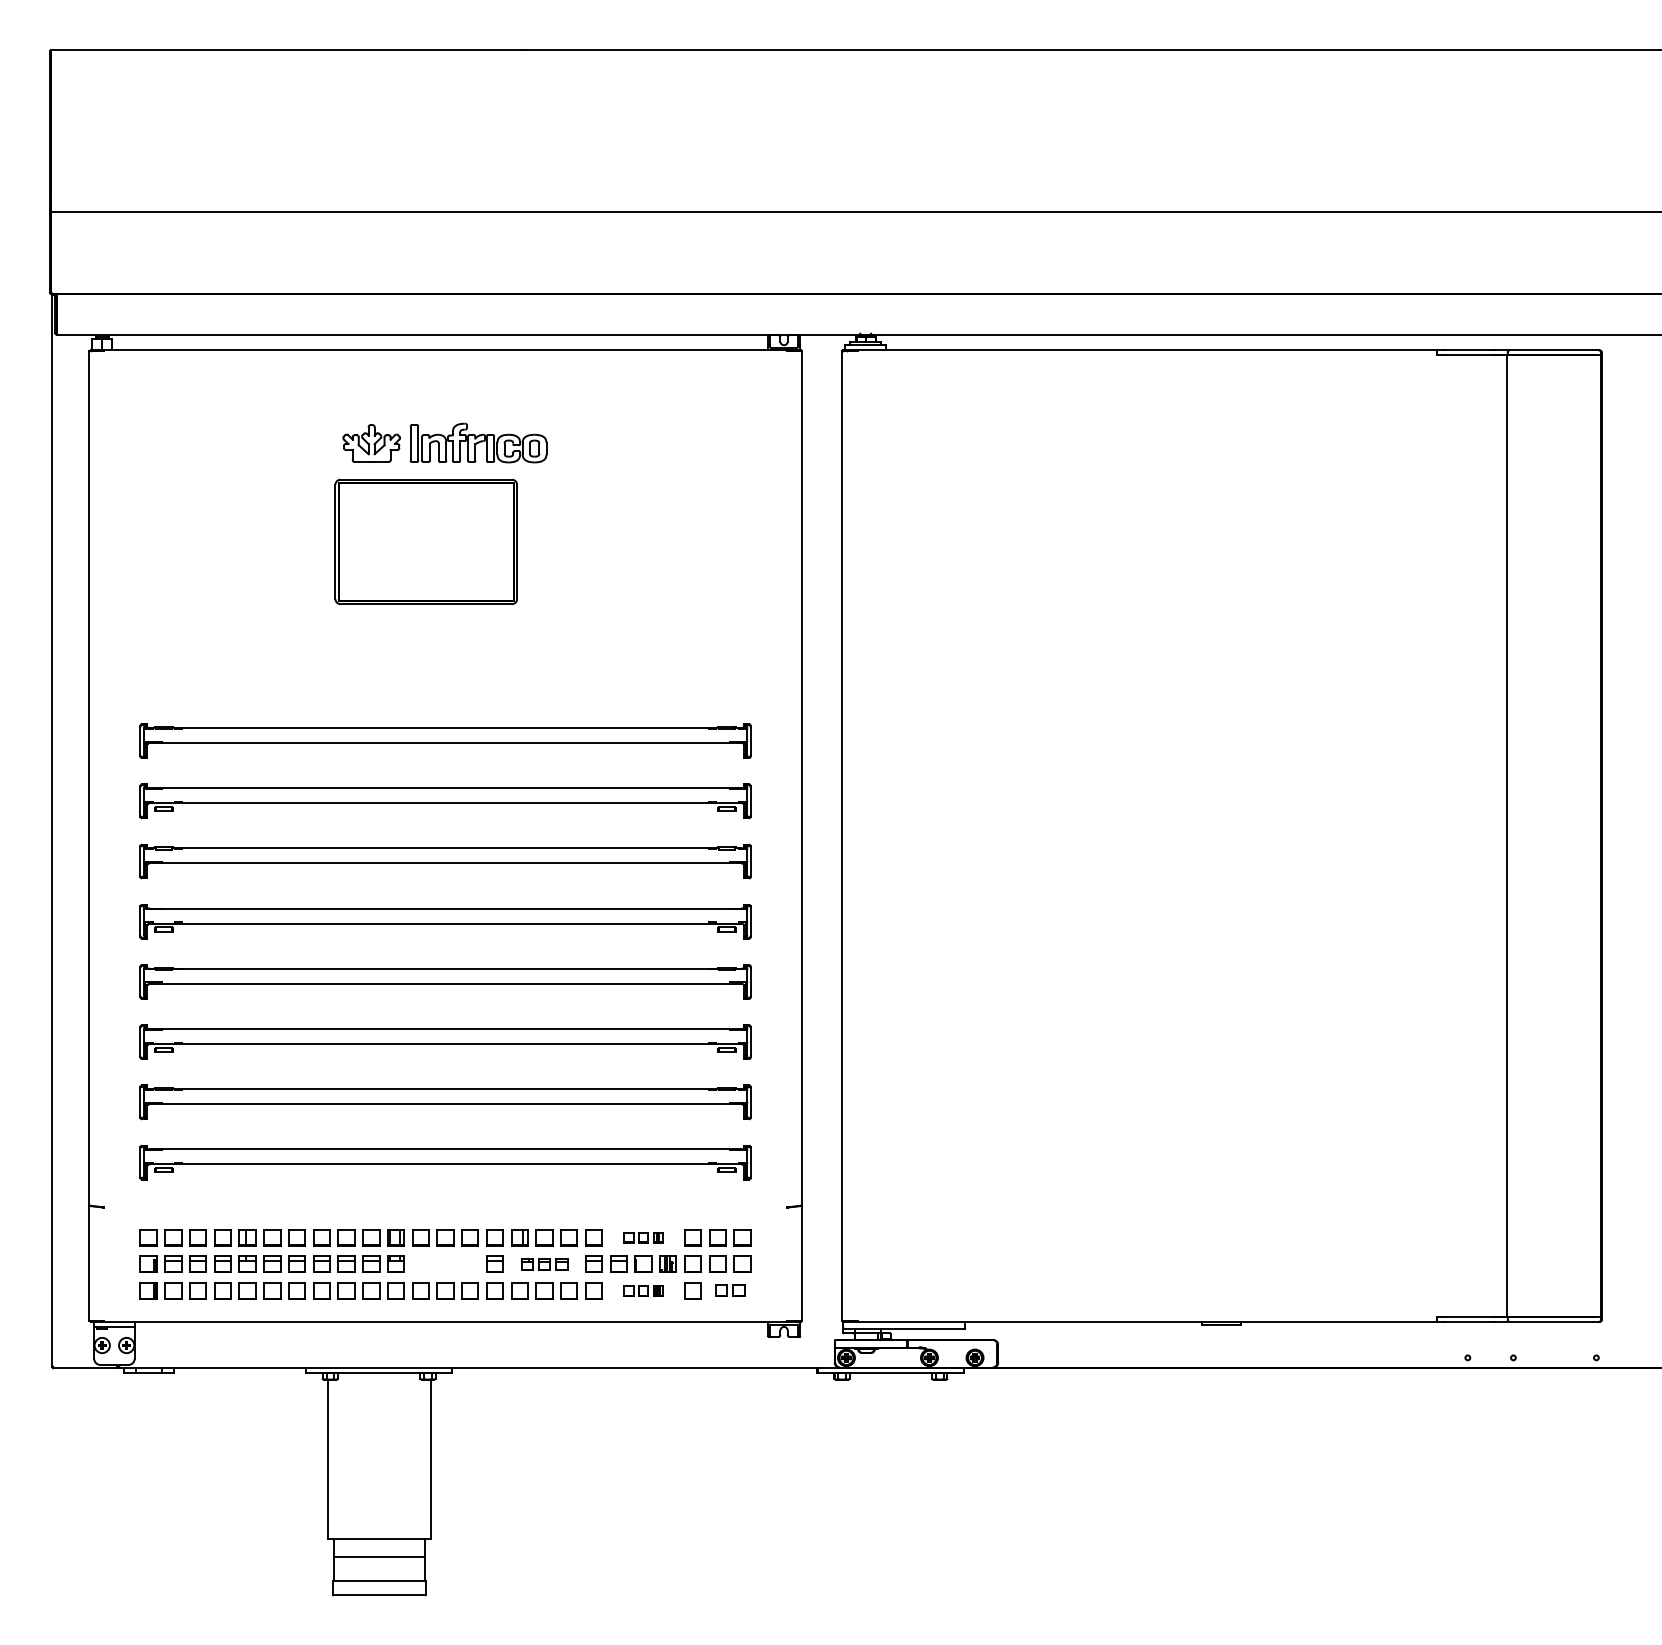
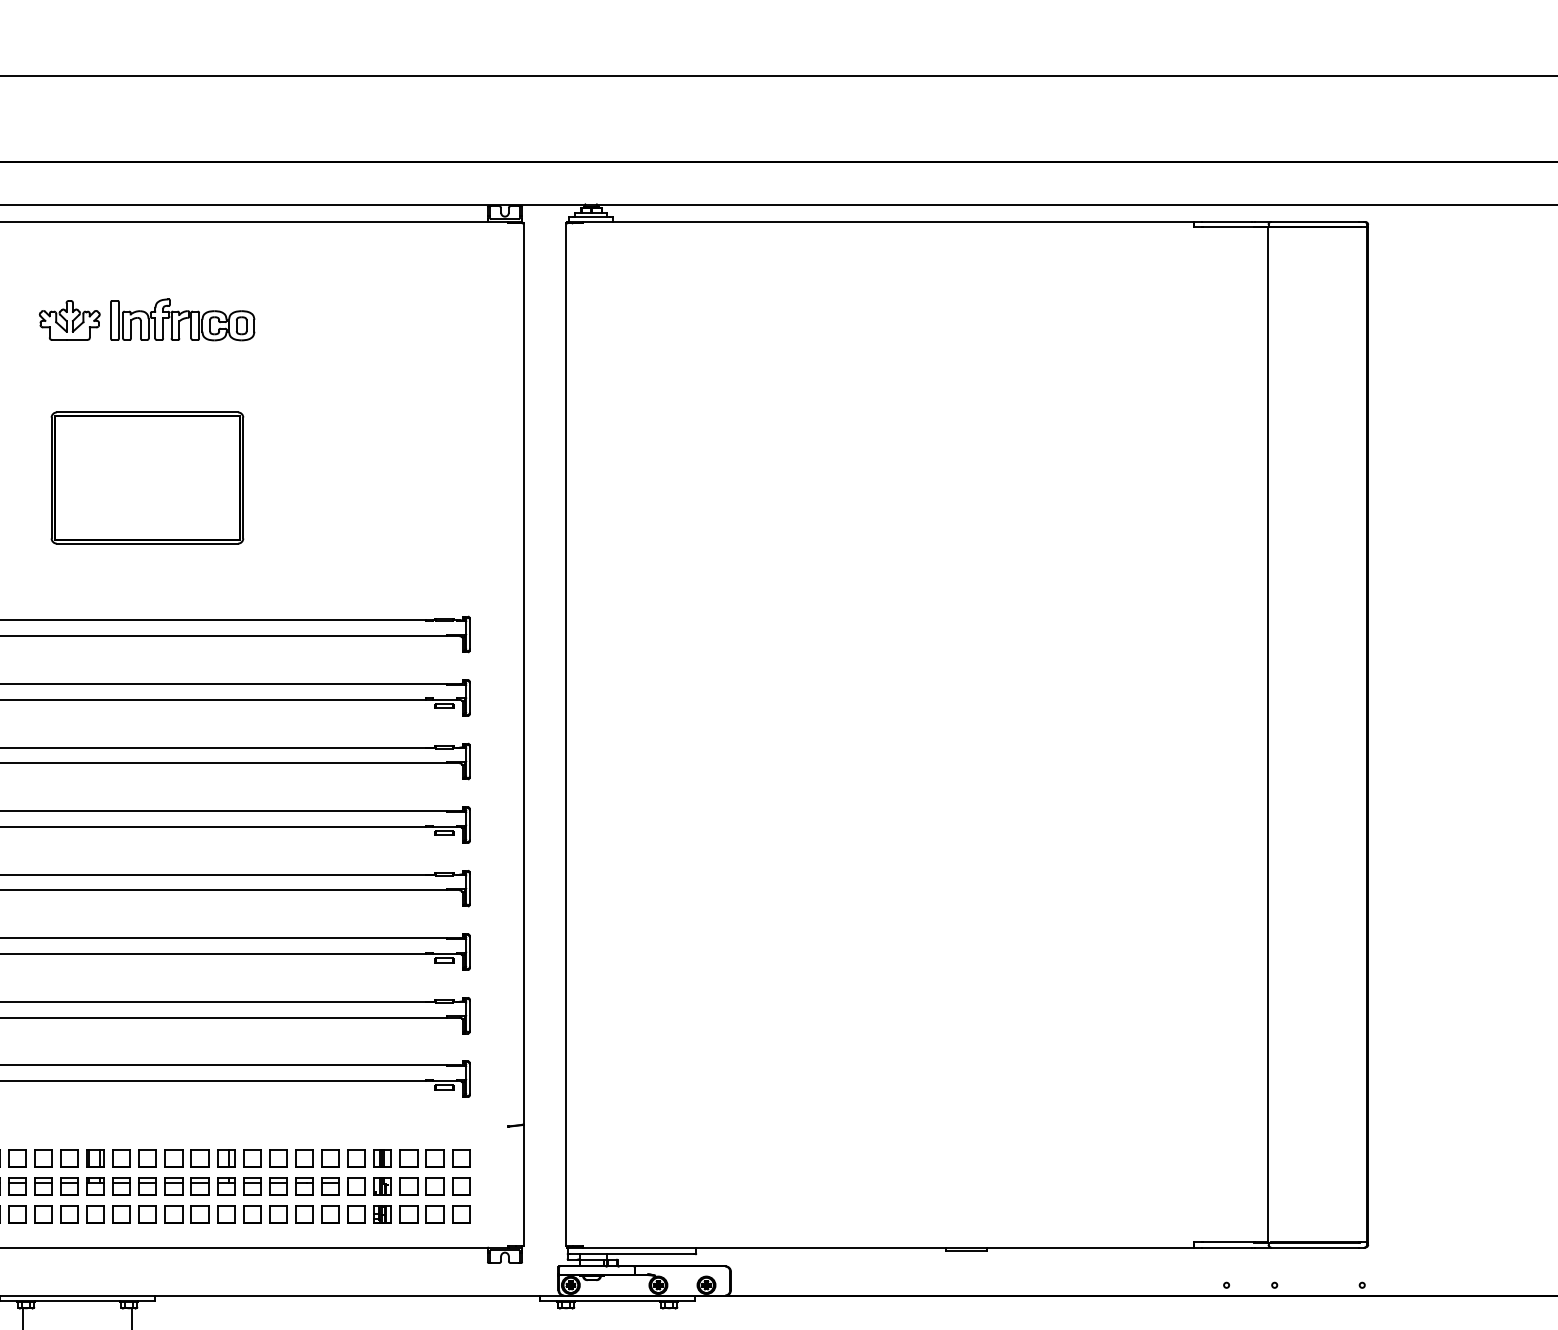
part: (425, 541) -> (146, 477), moved
part: (643, 1237) -> (356, 1158), size x1.67
part: (445, 1263) -> (147, 1185), added
part: (544, 1263) -> (252, 1185), size x1.43
part: (643, 1290) -> (356, 1214), size x1.67
part: (730, 1290) -> (448, 1214), size x1.43

